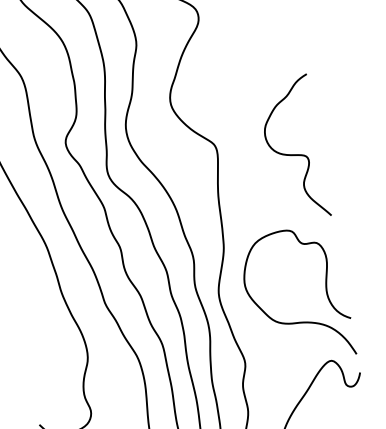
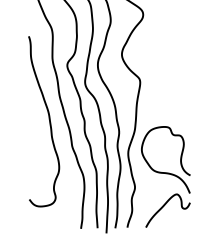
curve: (294, 153) -> (177, 90), removed

